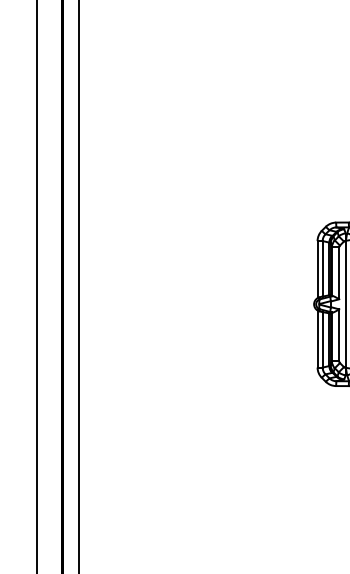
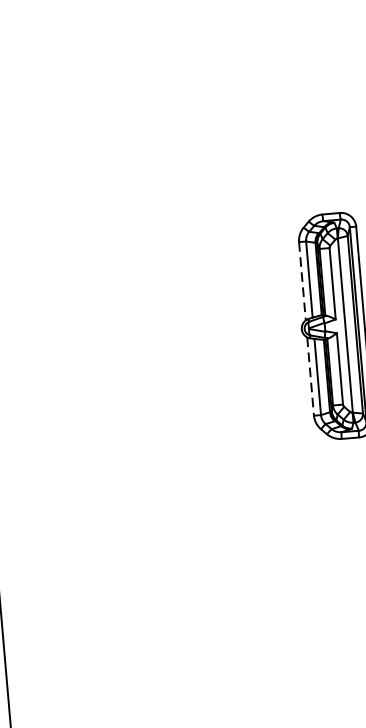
line: (317, 269) -> (302, 281), solid -> dashed
line: (317, 339) -> (310, 377), solid -> dashed

